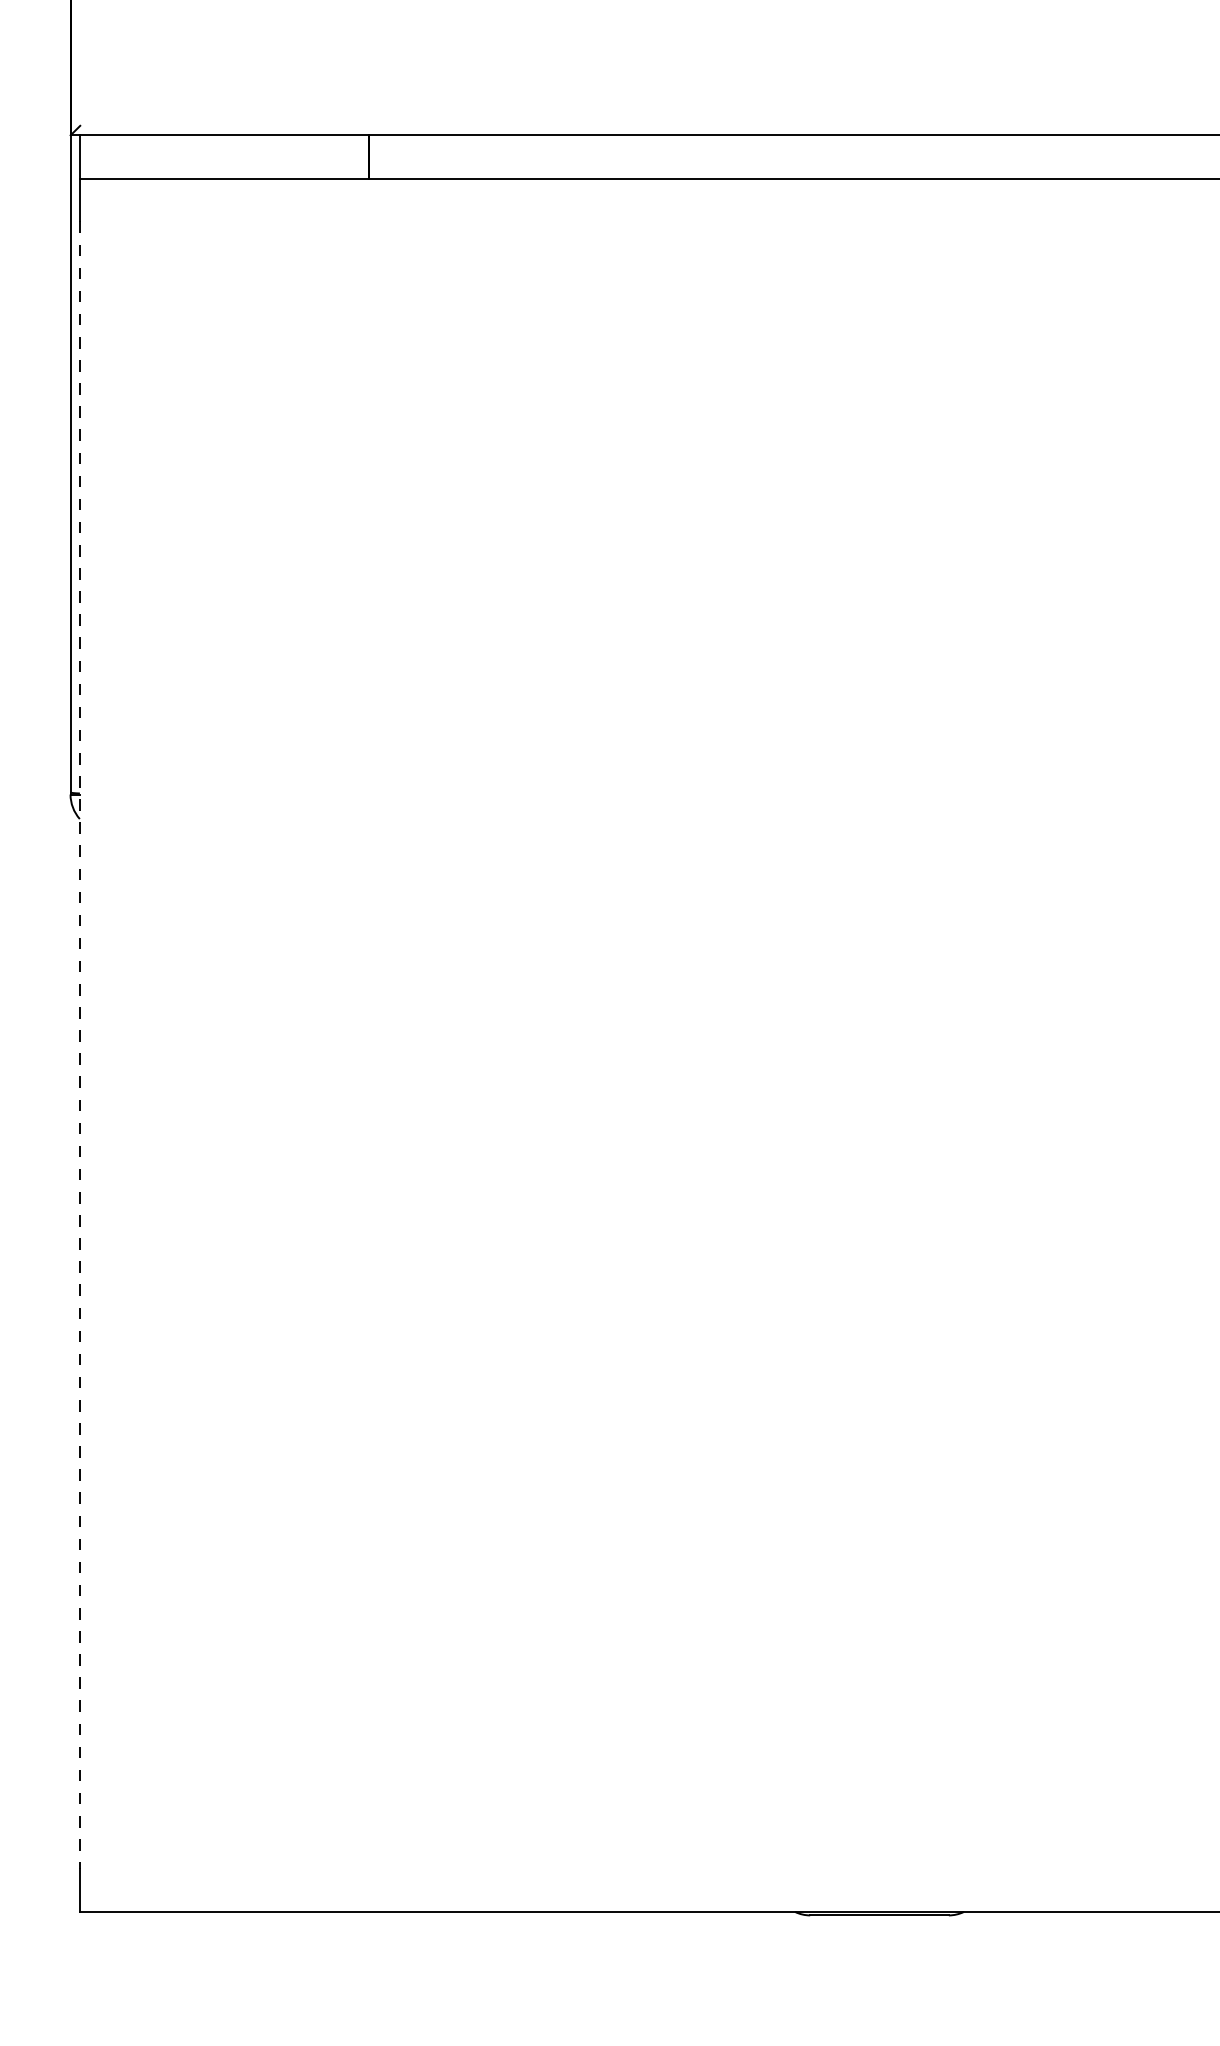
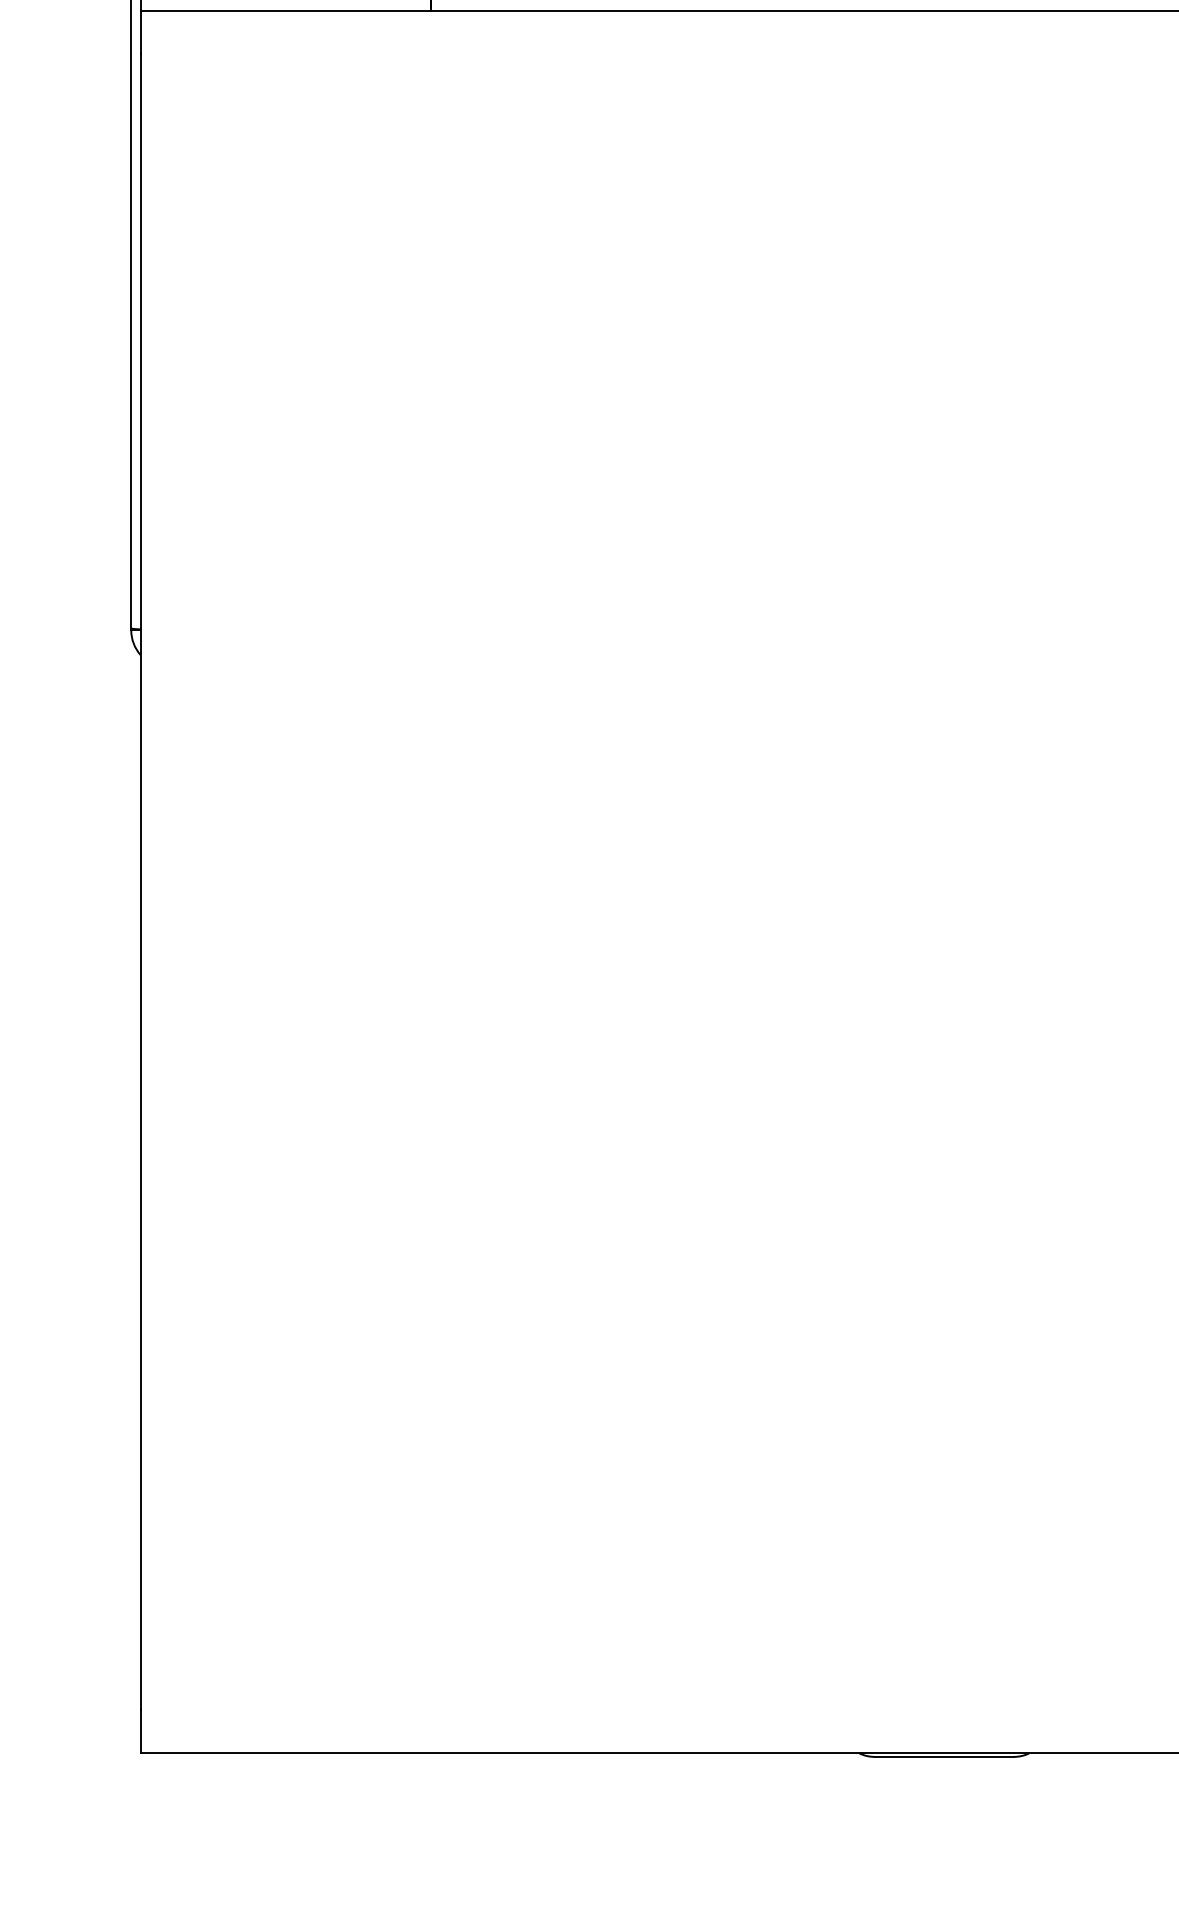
line: (79, 1045) -> (140, 882), dashed -> solid

